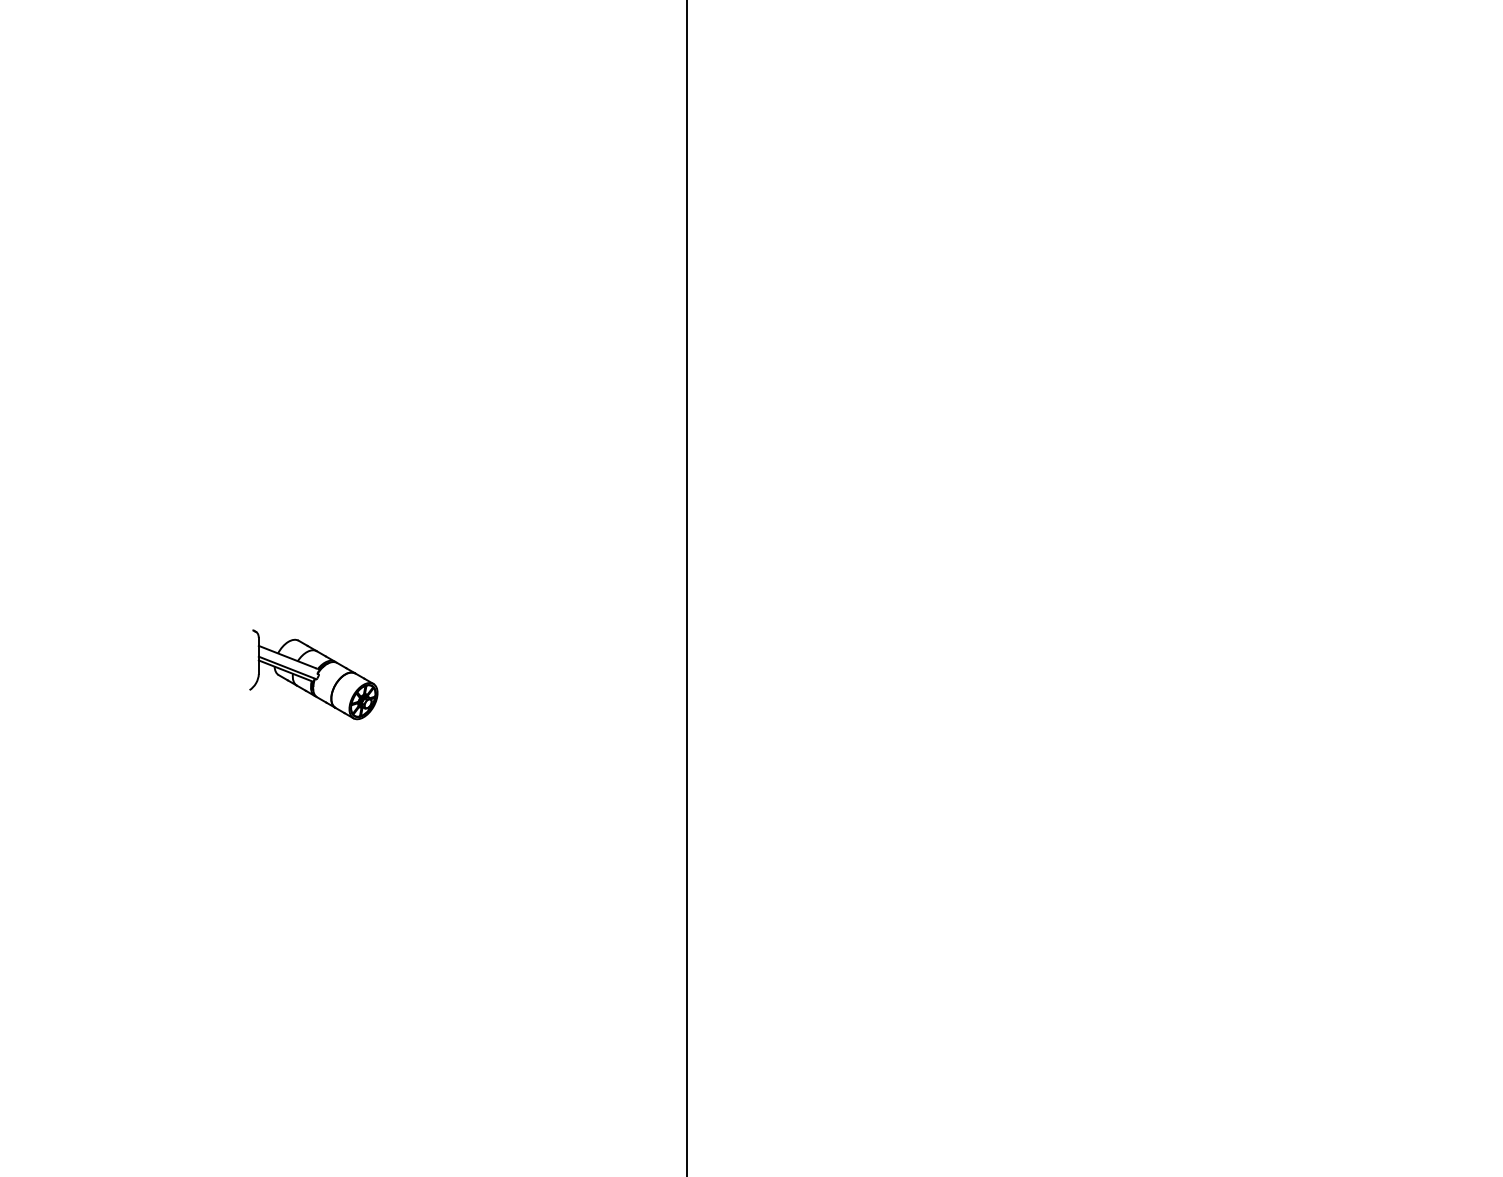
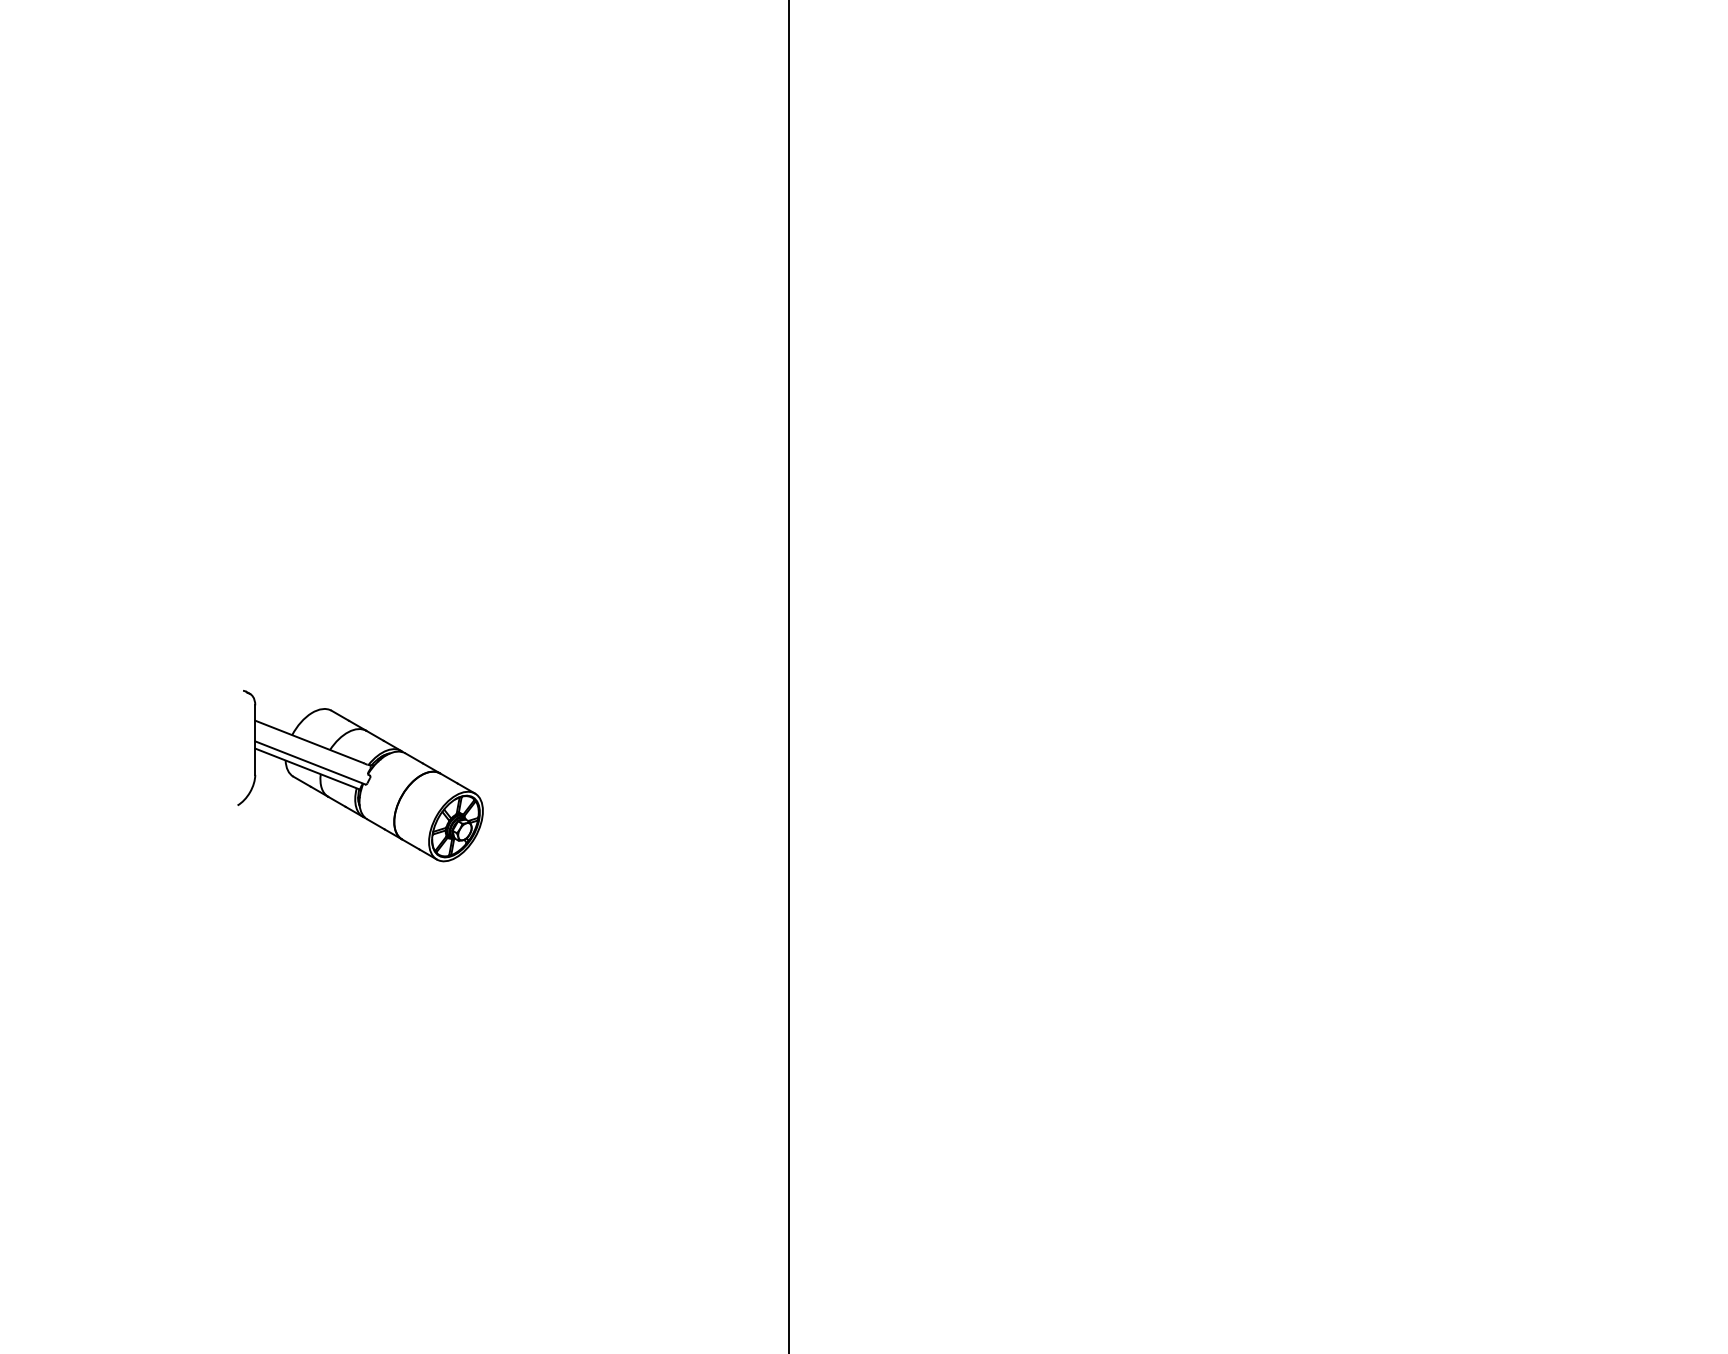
part: (313, 675) -> (360, 776), size x1.67

